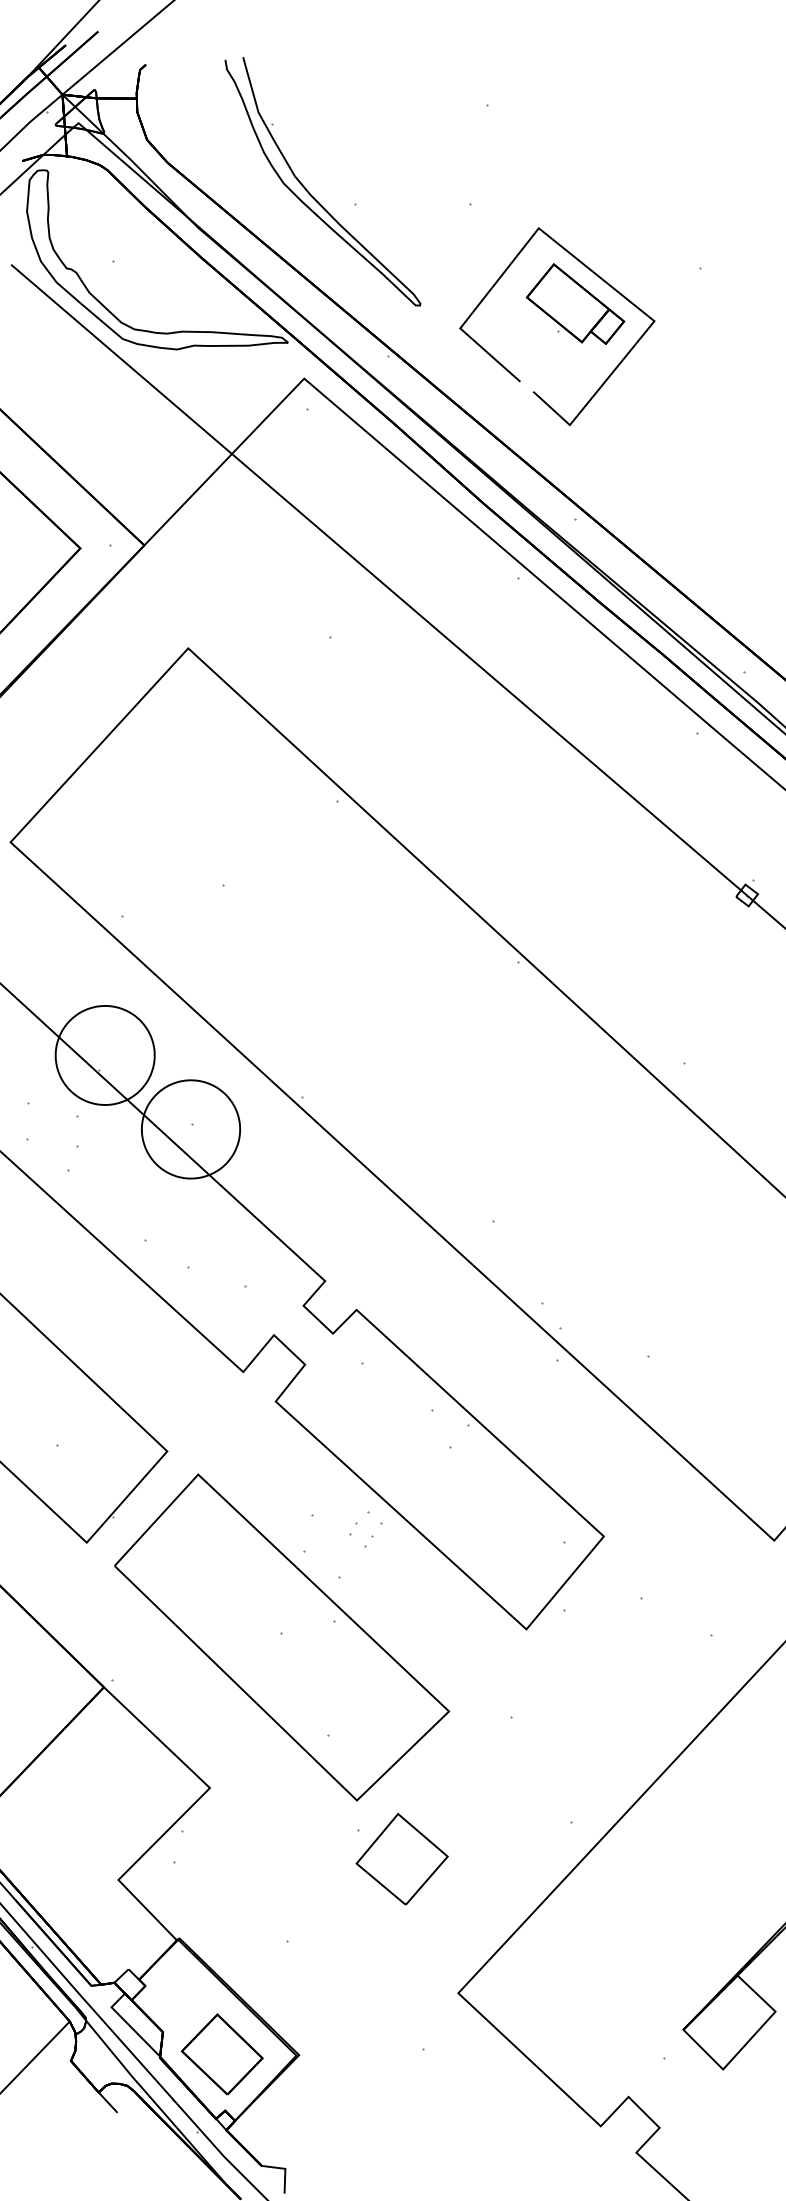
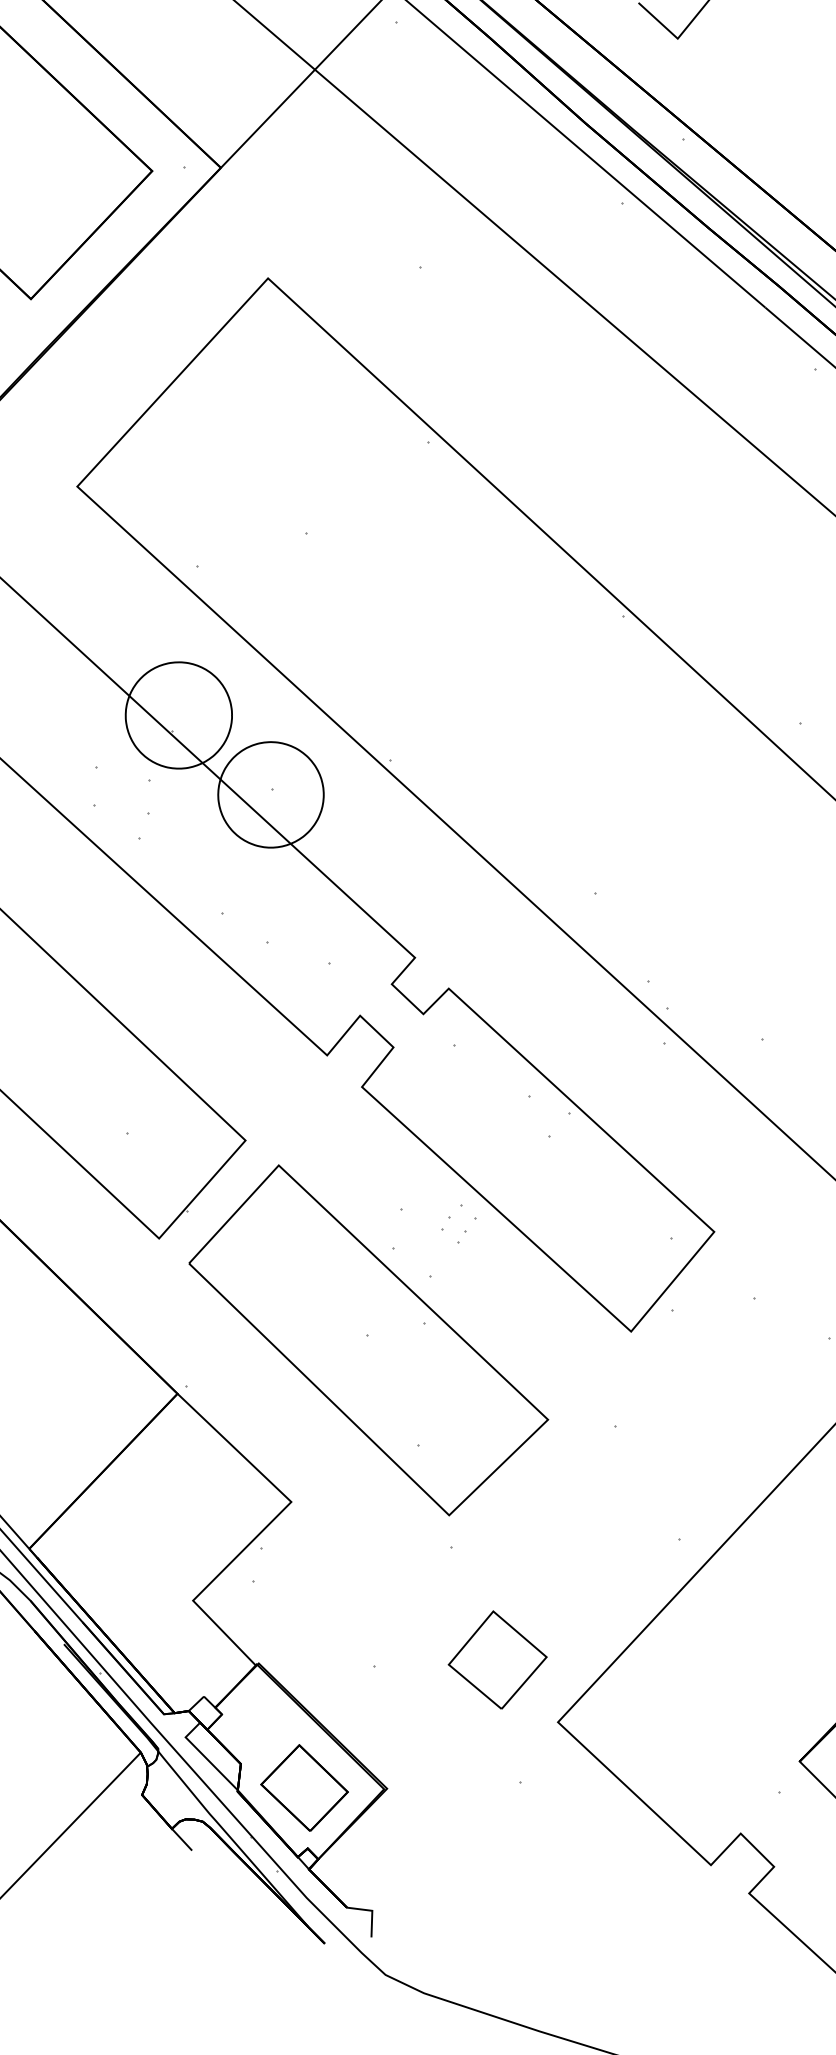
part: (401, 1859) -> (496, 1660), moved

